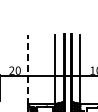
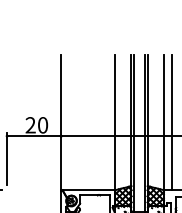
line: (27, 69) -> (60, 122), dashed -> solid
line: (84, 69) -> (171, 122), added

